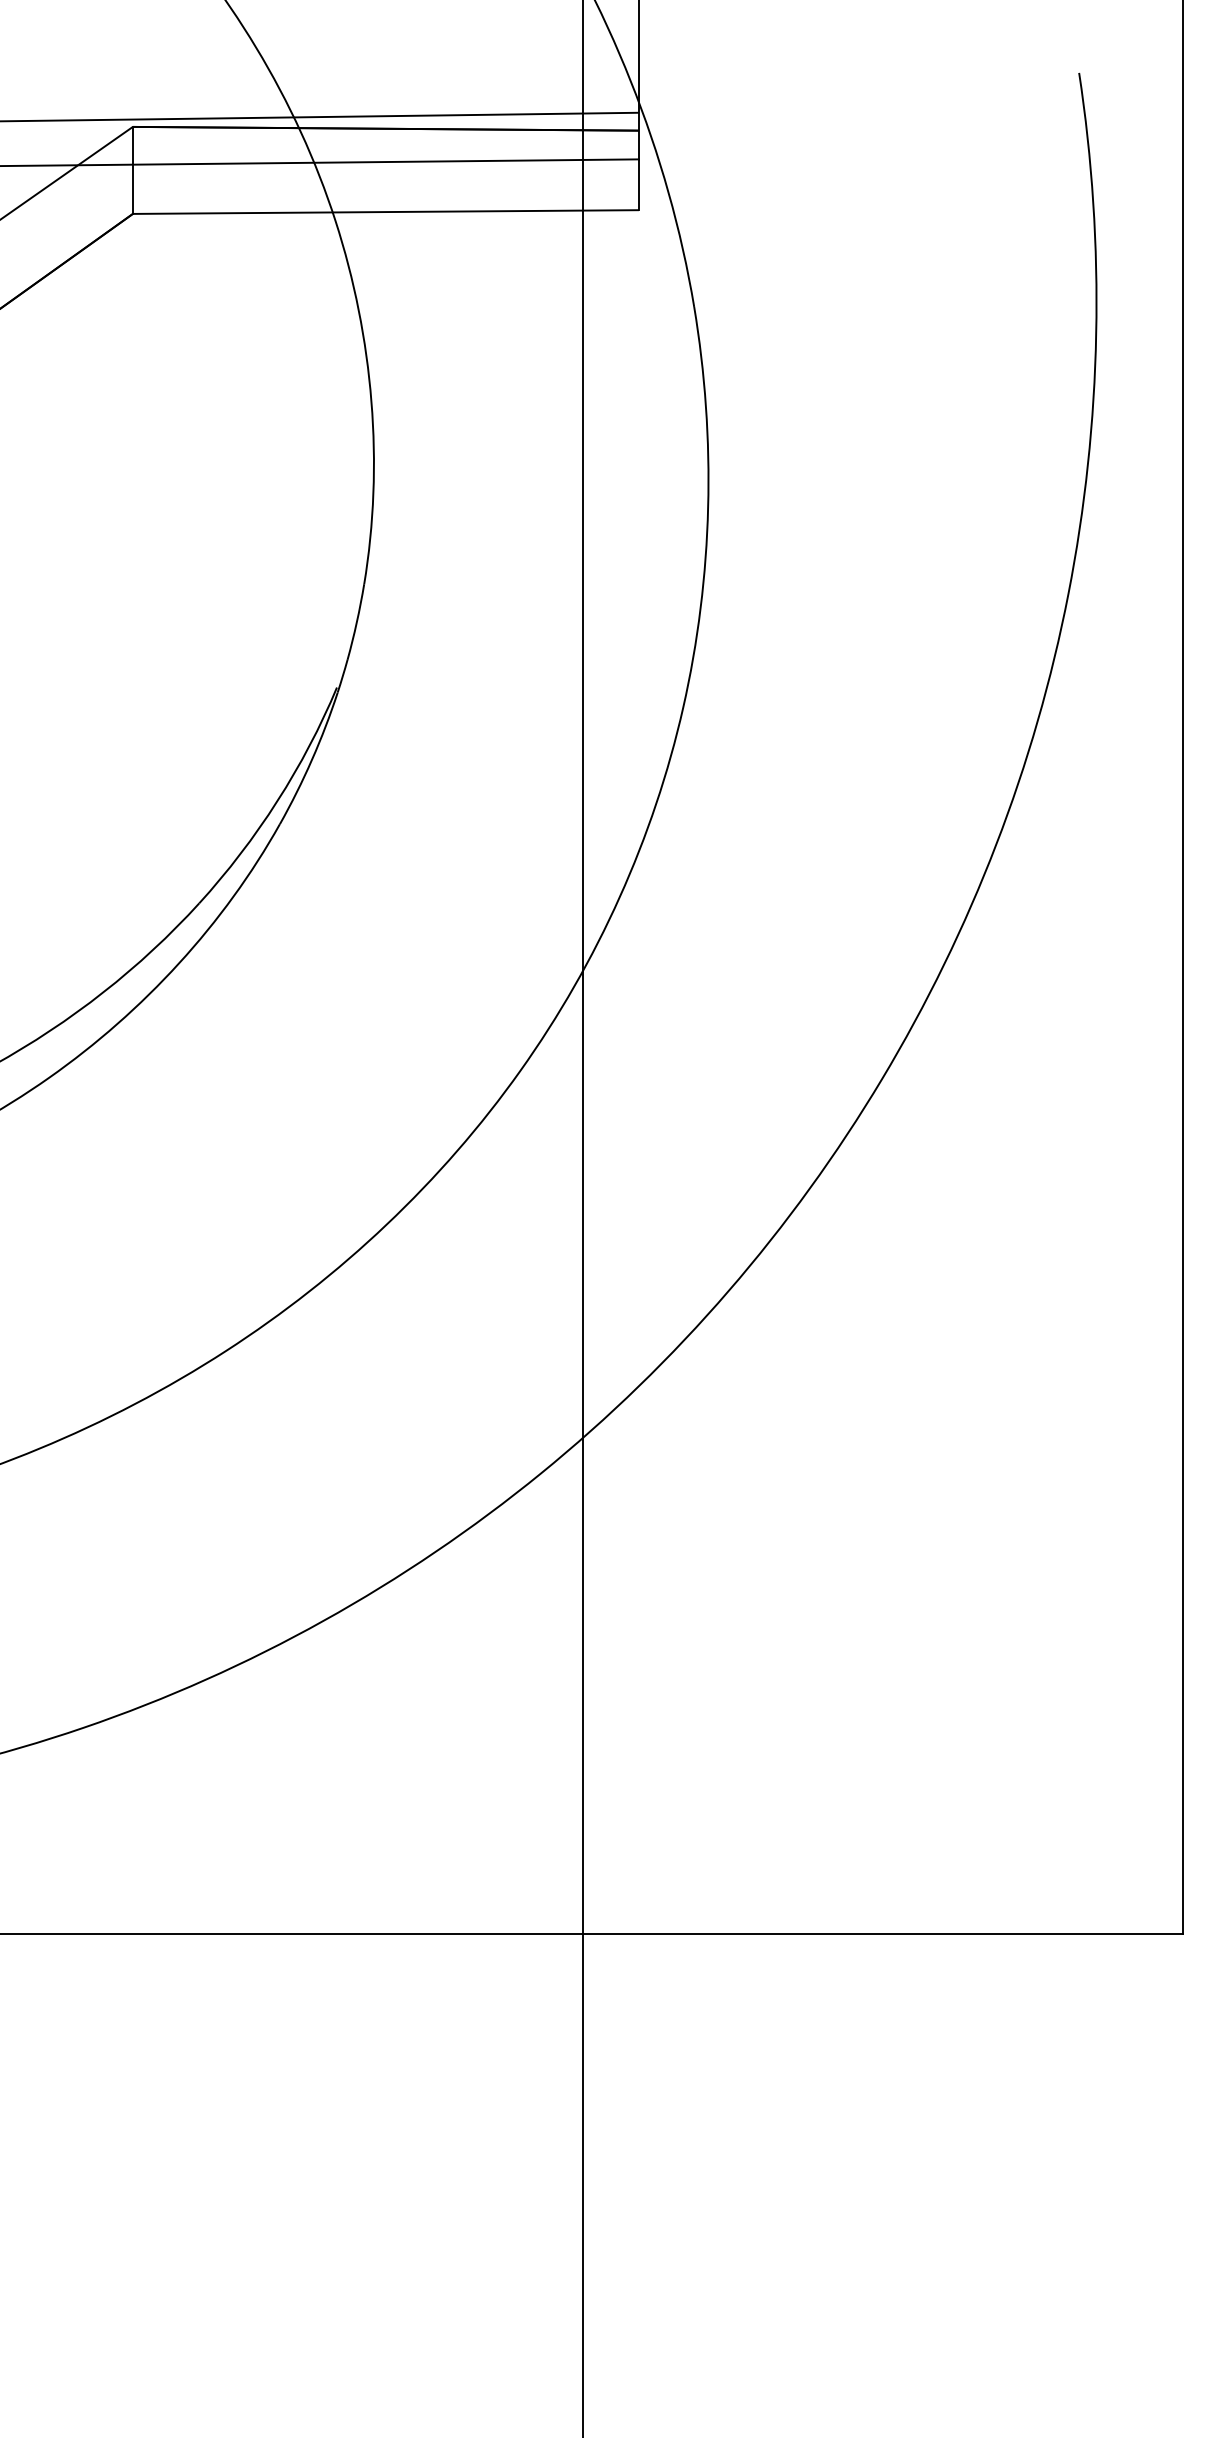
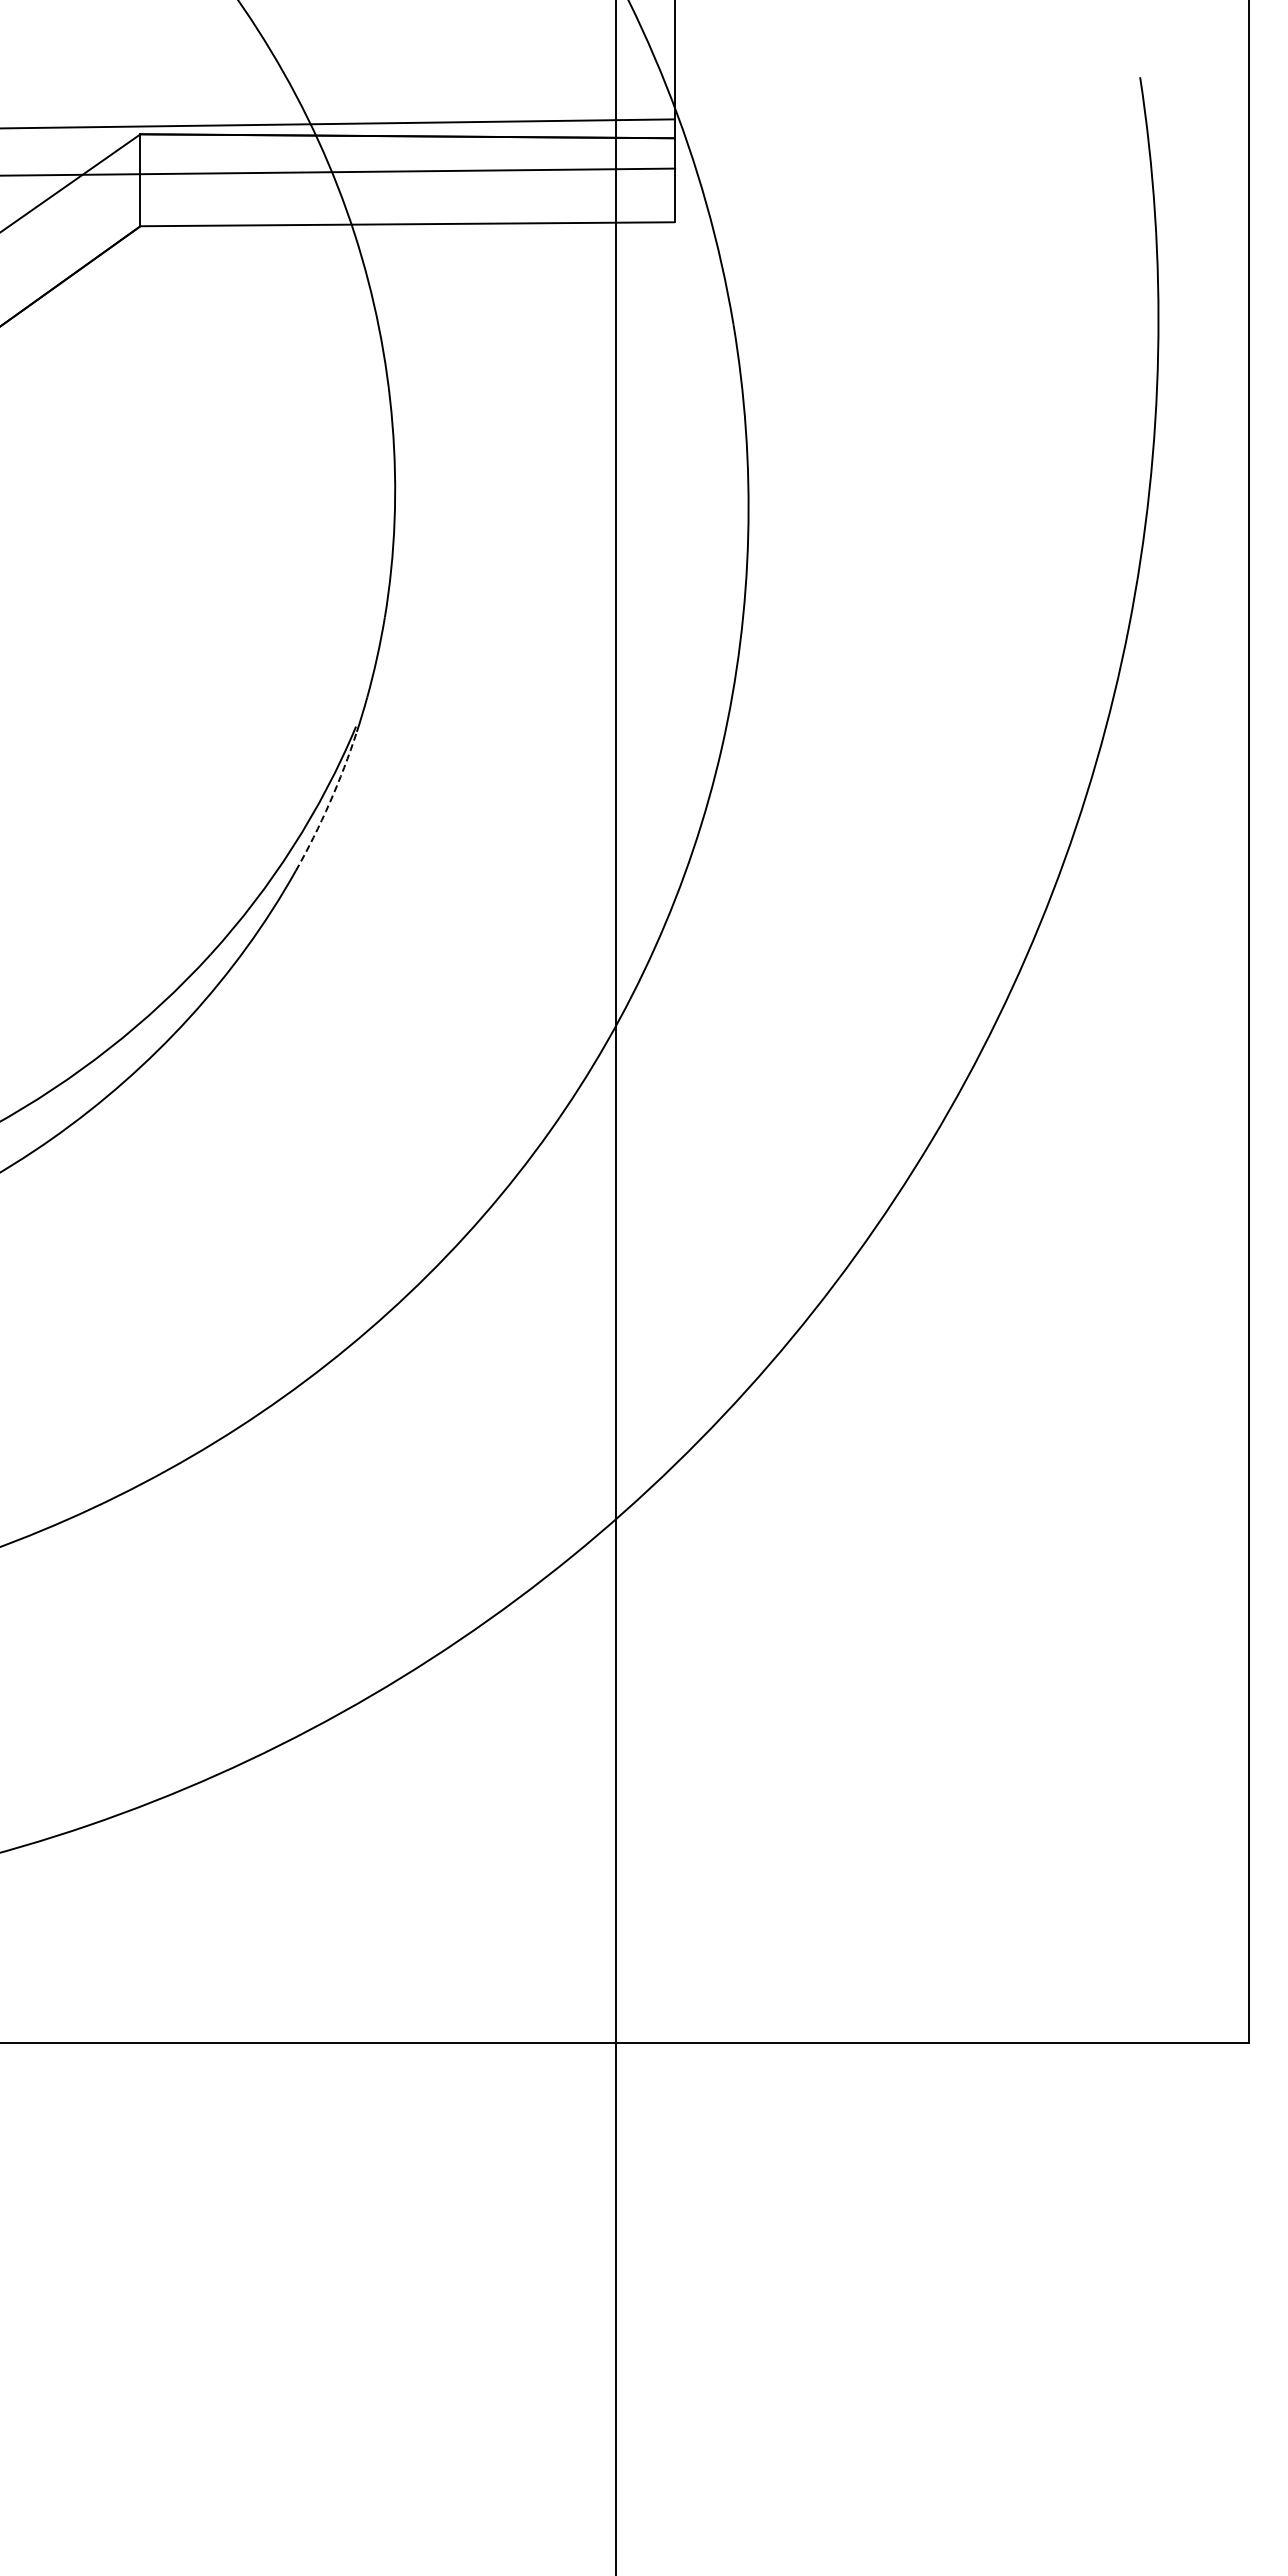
arc: (311, 759) -> (329, 802), solid -> dashed

